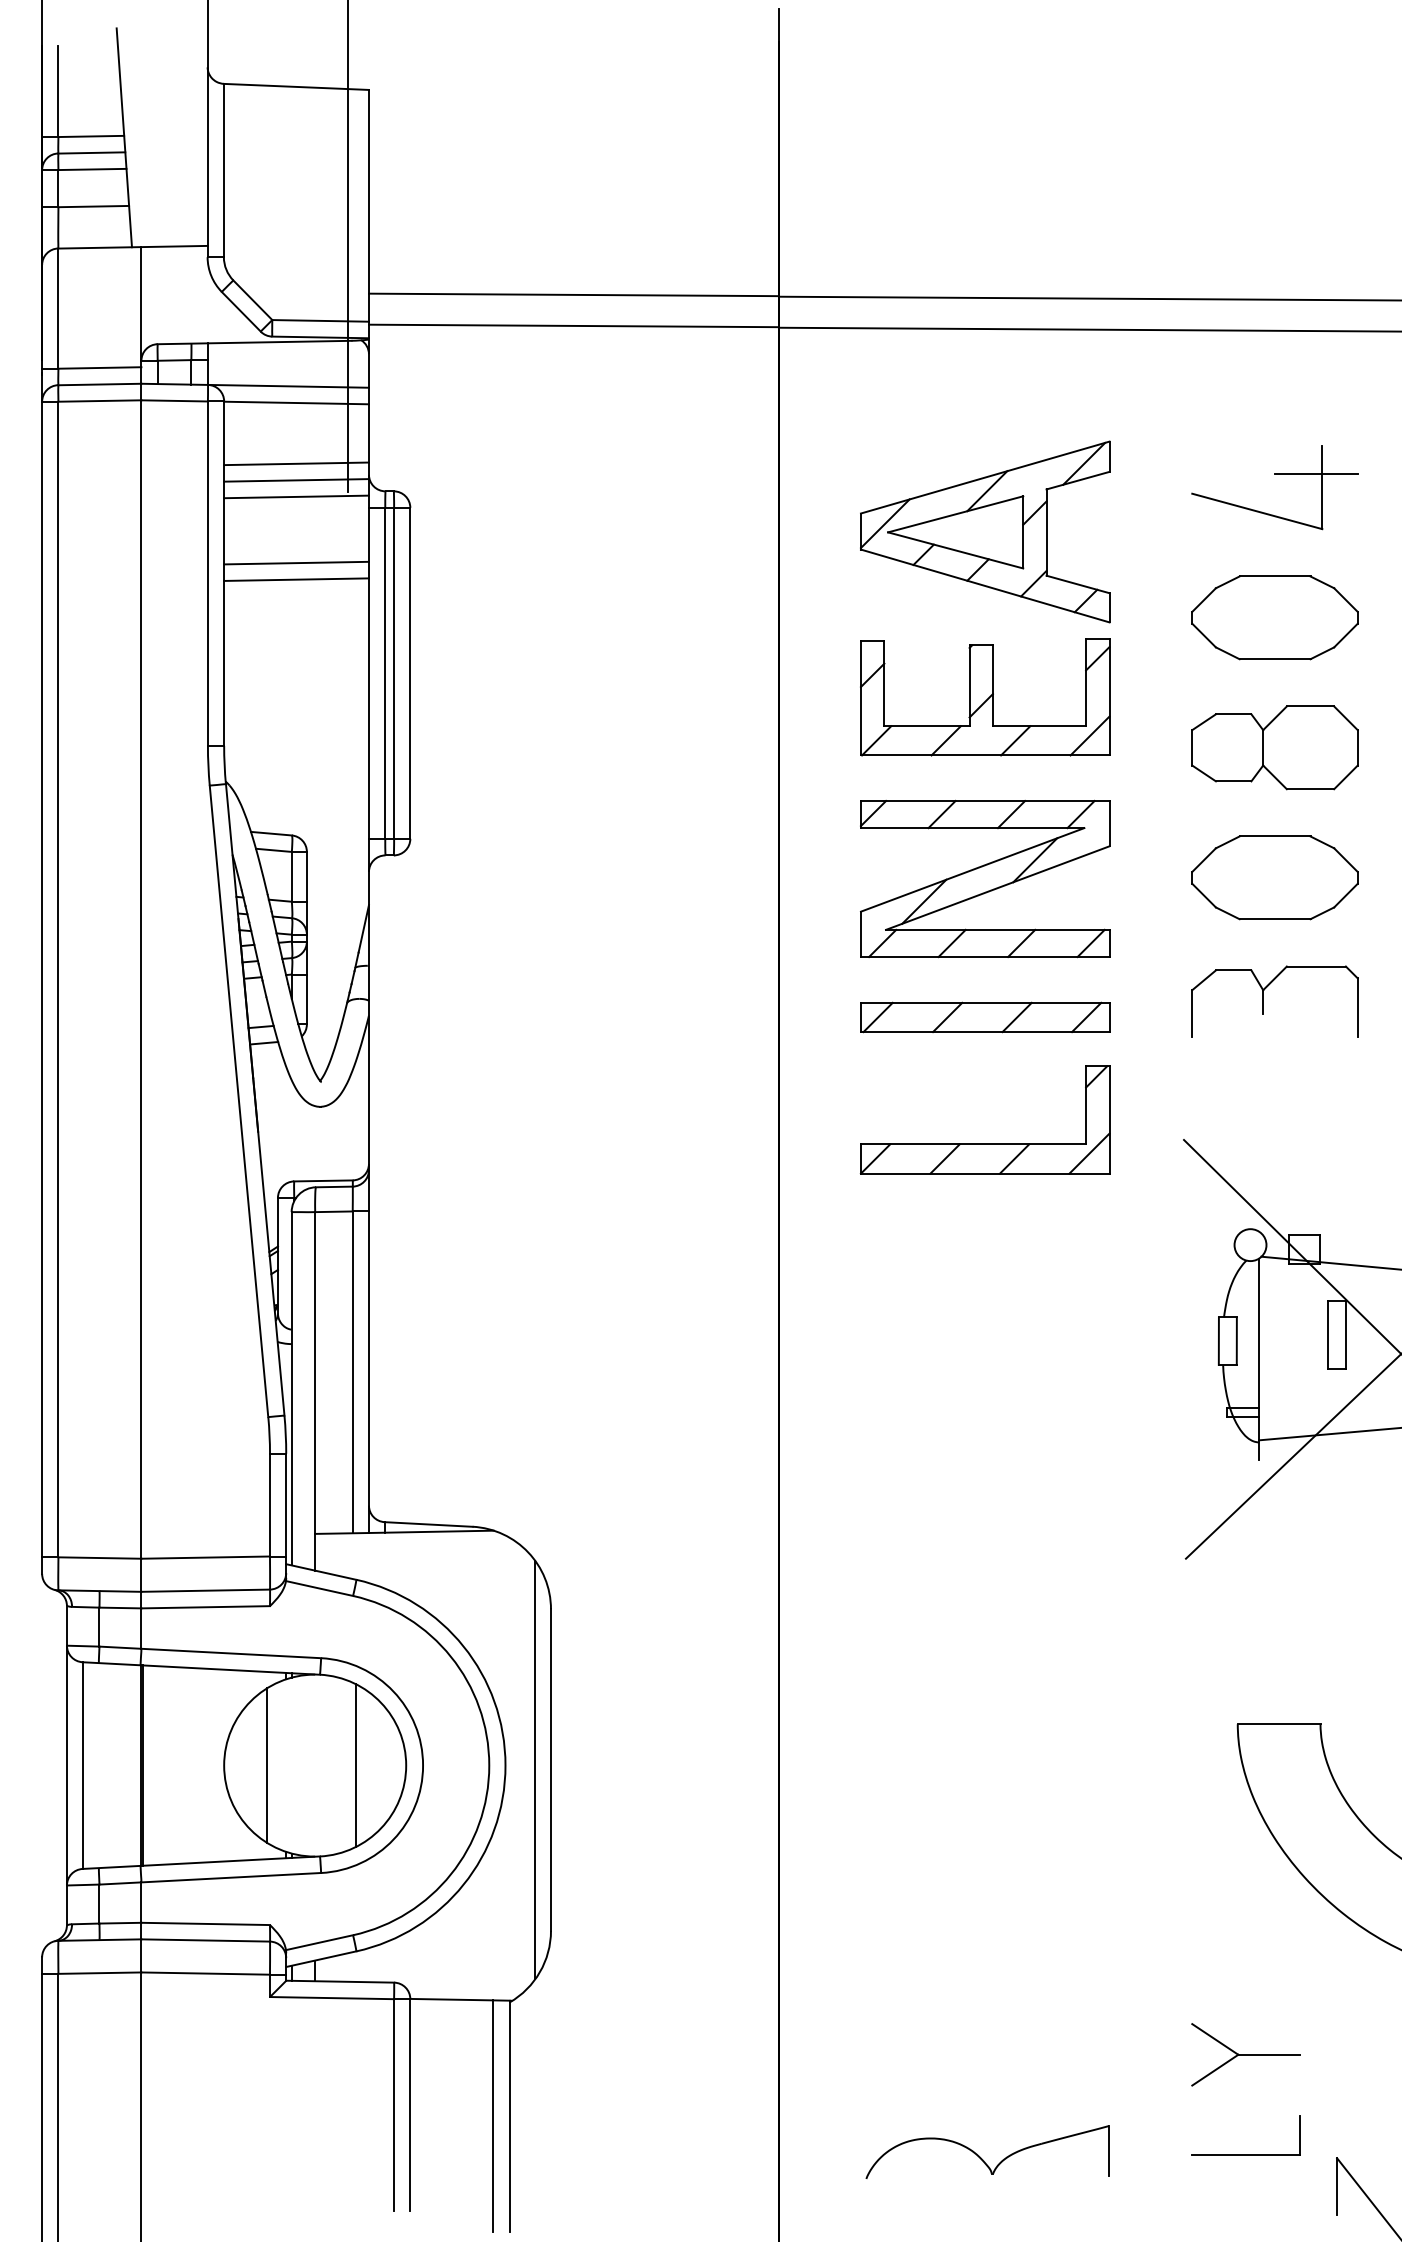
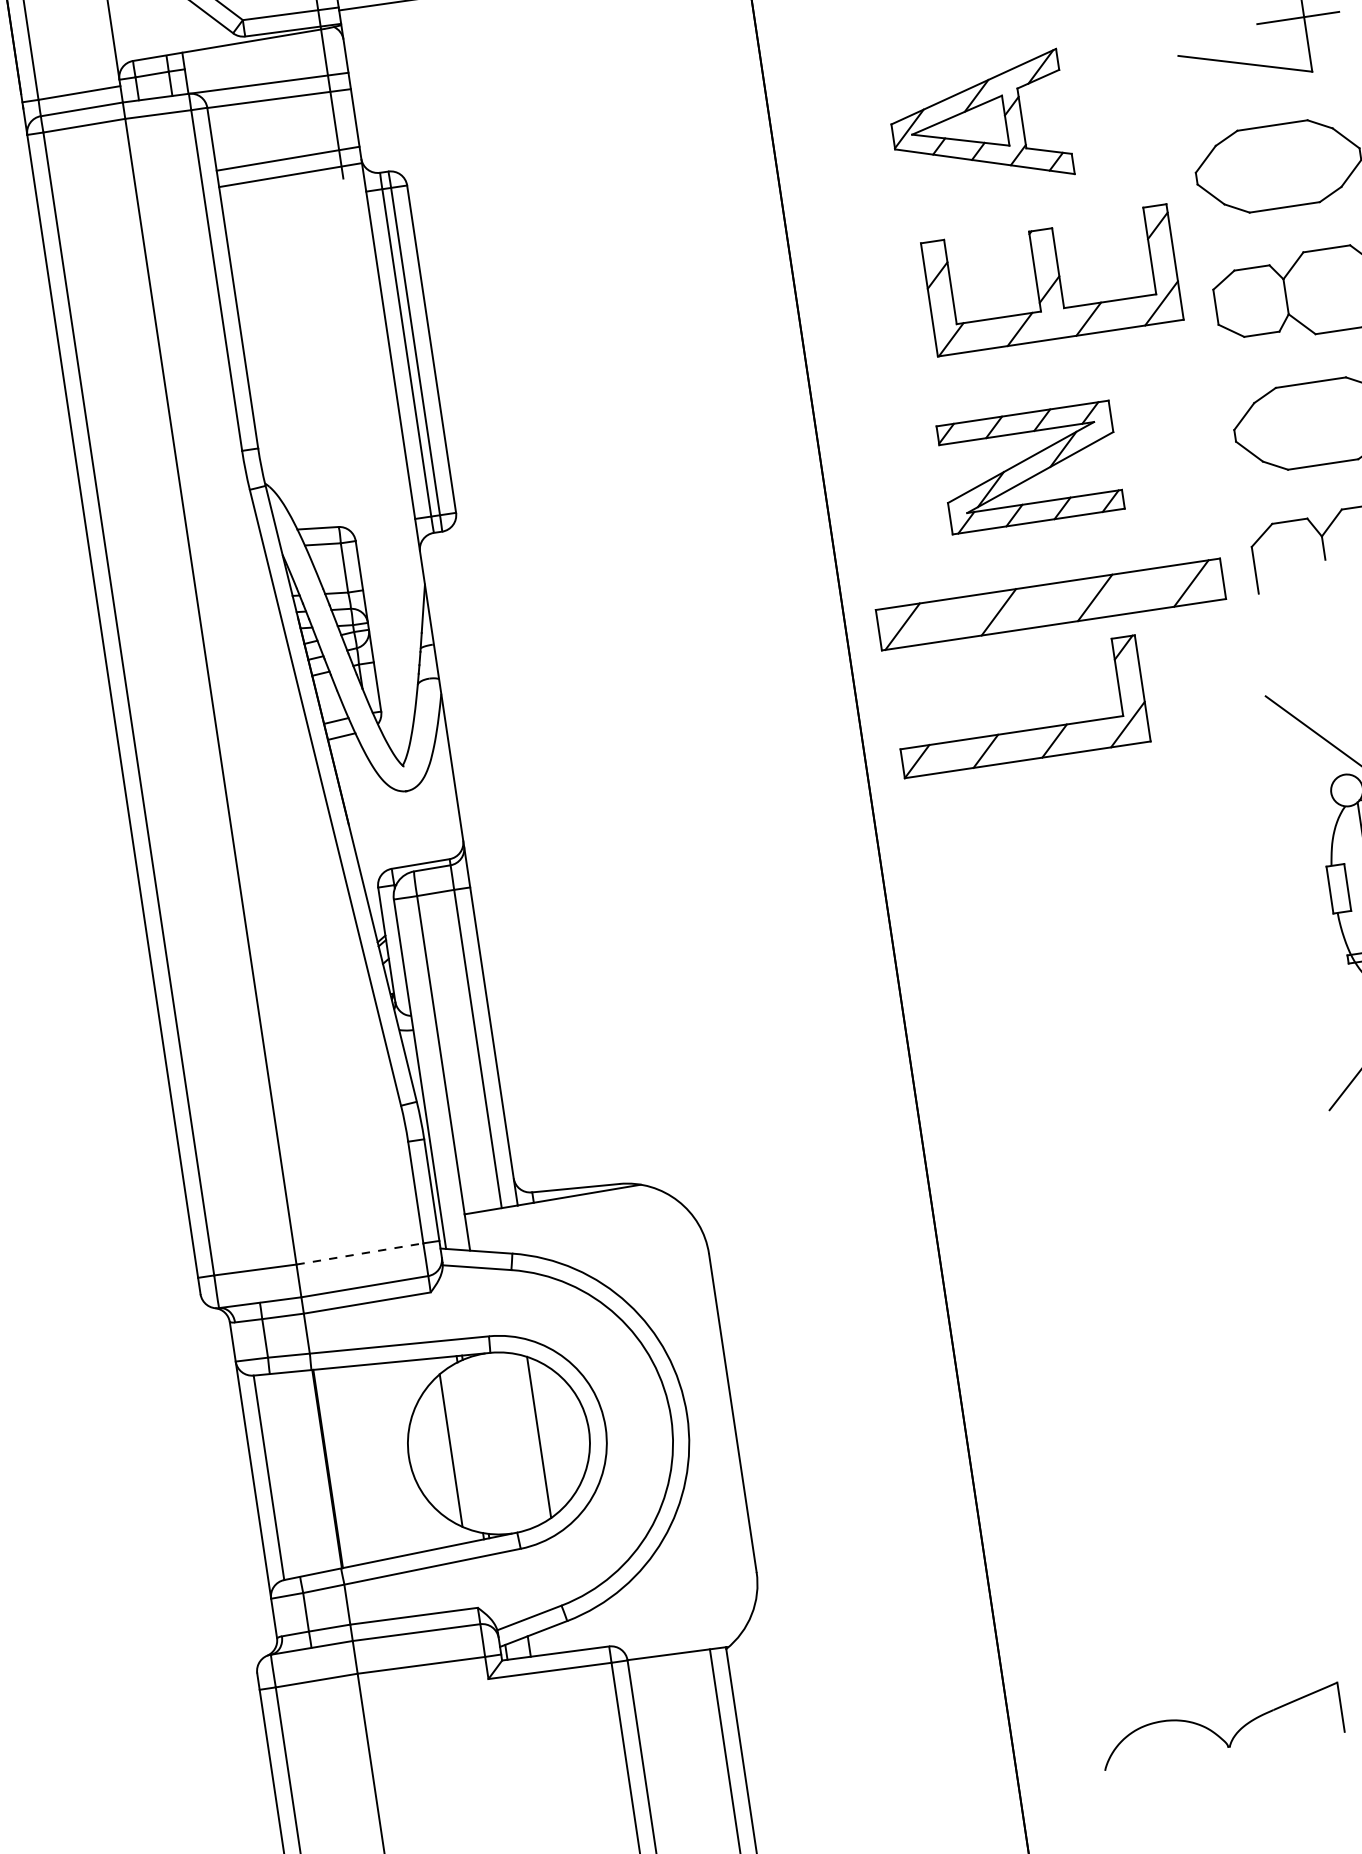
line: (296, 496) -> (292, 191), removed
part: (985, 531) -> (979, 123), size x0.7
line: (296, 562) -> (302, 256), removed
line: (296, 579) -> (305, 273), removed
part: (985, 697) -> (1052, 280), moved
part: (985, 878) -> (1030, 467), size x0.7
part: (985, 1017) -> (1051, 604), size x1.4
part: (984, 1143) -> (1022, 730), moved
line: (206, 1557) -> (360, 1253), solid -> dashed
line: (535, 1770) -> (717, 1415), removed

